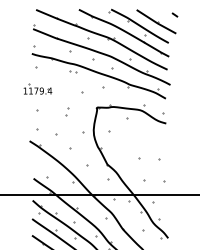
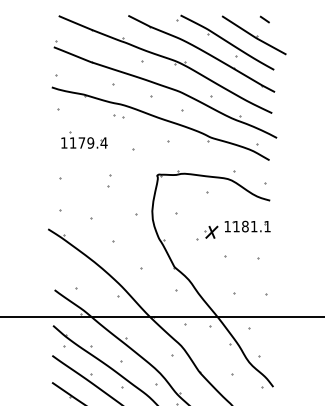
line: (174, 14) -> (264, 18), moved
part: (37, 88) -> (83, 138), moved
part: (143, 142) -> (233, 231), added

